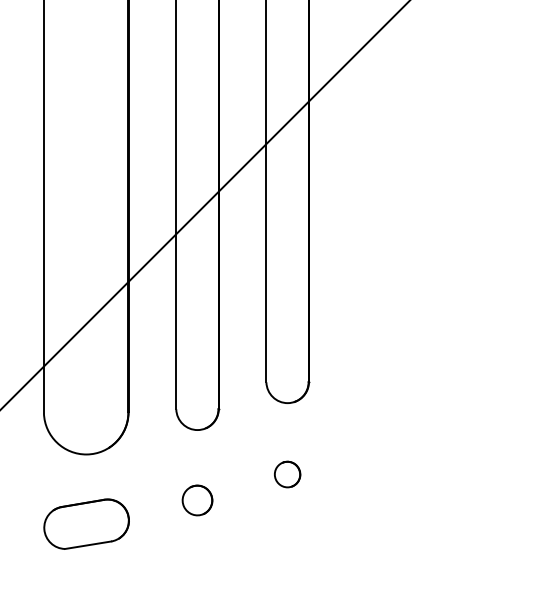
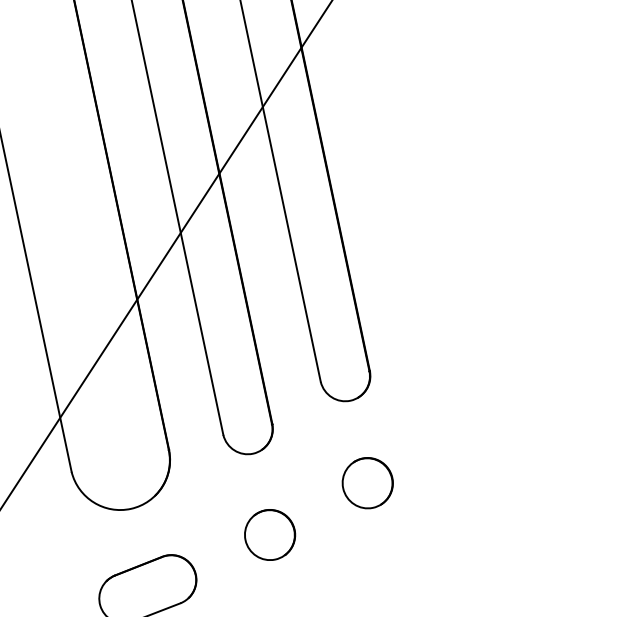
part: (287, 474) -> (367, 483), size x1.67
part: (197, 500) -> (270, 535), size x1.43

